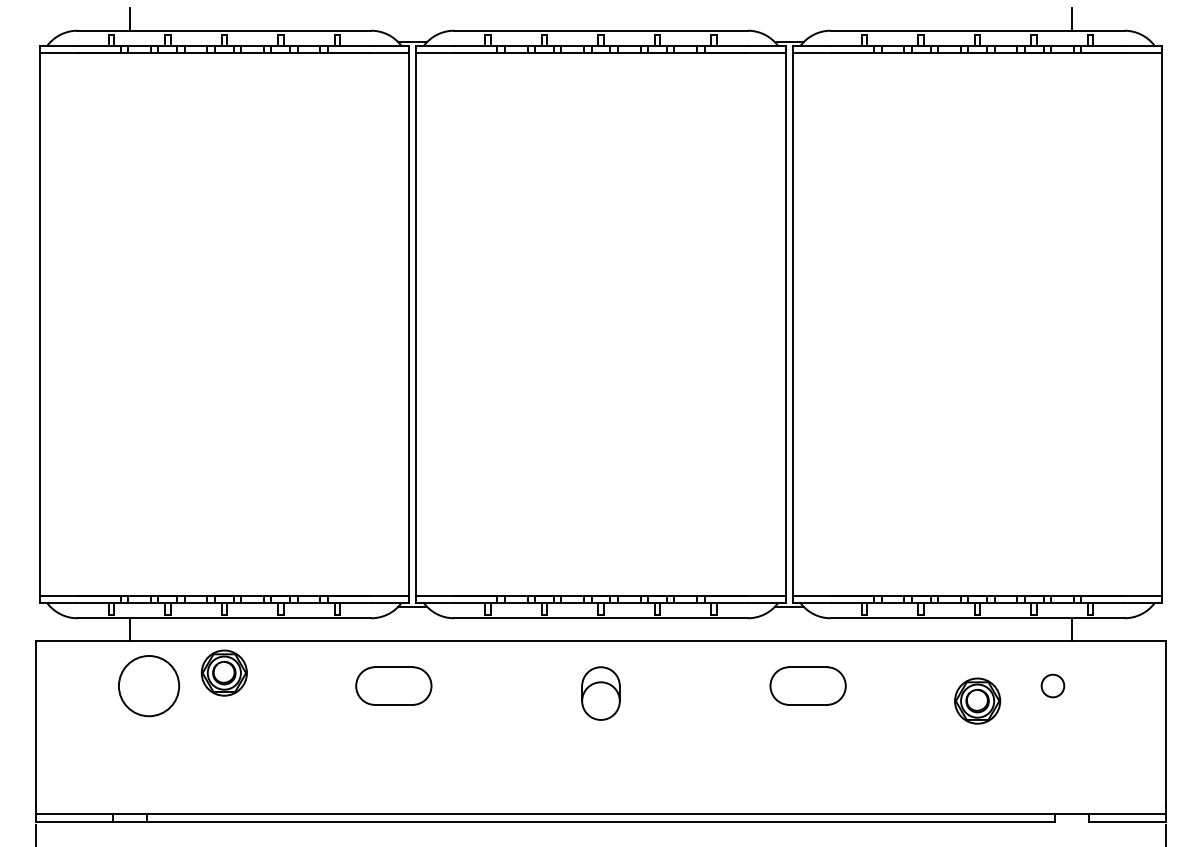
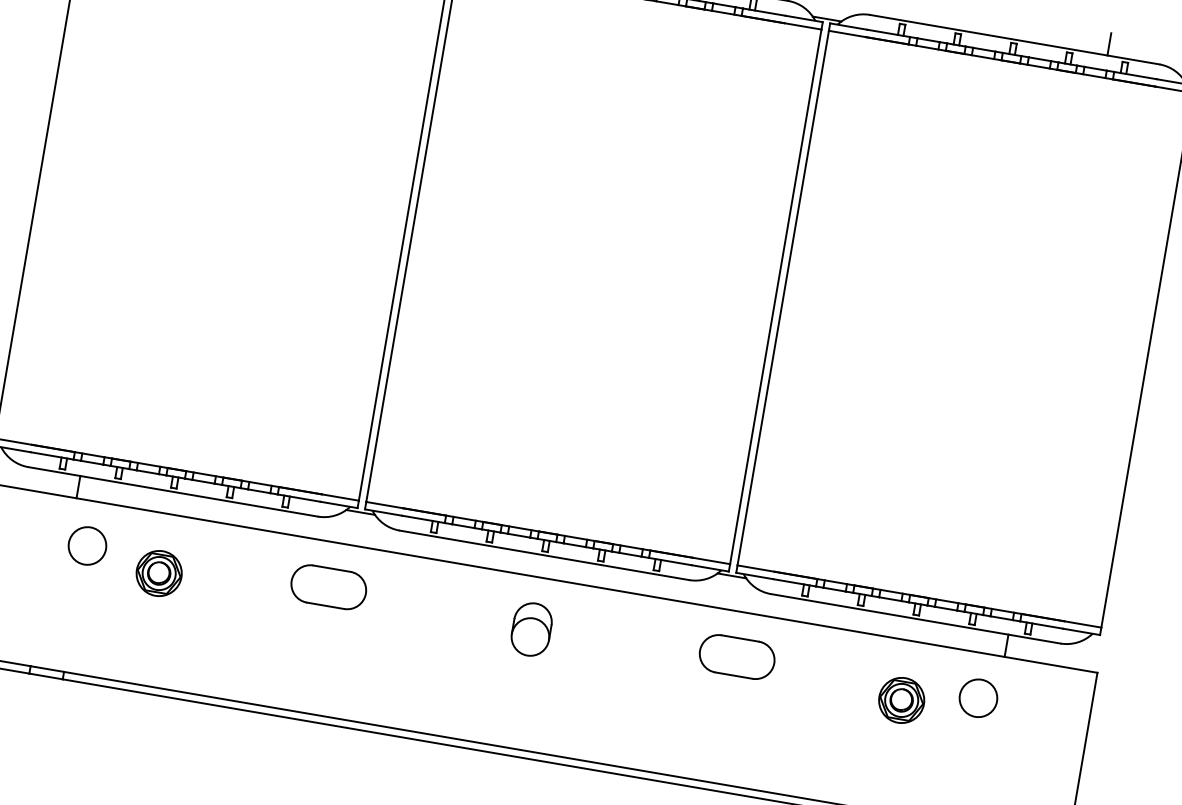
part: (223, 672) -> (158, 572), moved
circle: (148, 685) -> (87, 545), size x0.62
circle: (1052, 685) -> (978, 697), size x1.67

